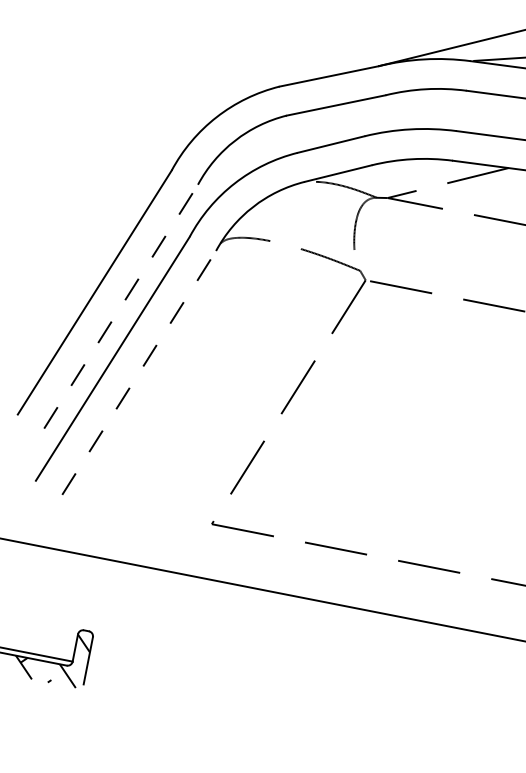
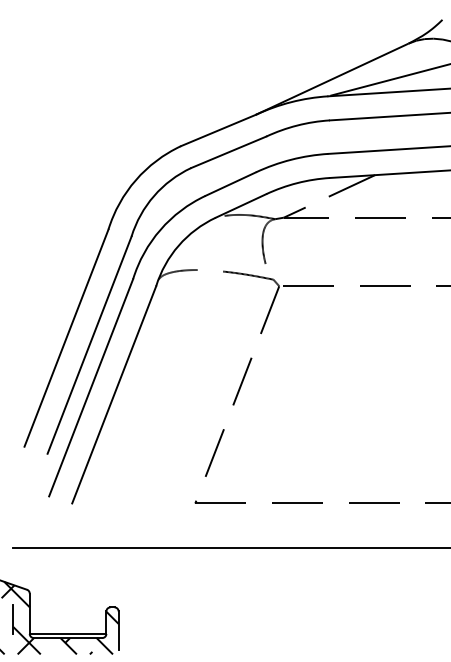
line: (121, 305) -> (89, 344), dashed -> solid
line: (139, 372) -> (114, 394), dashed -> solid

